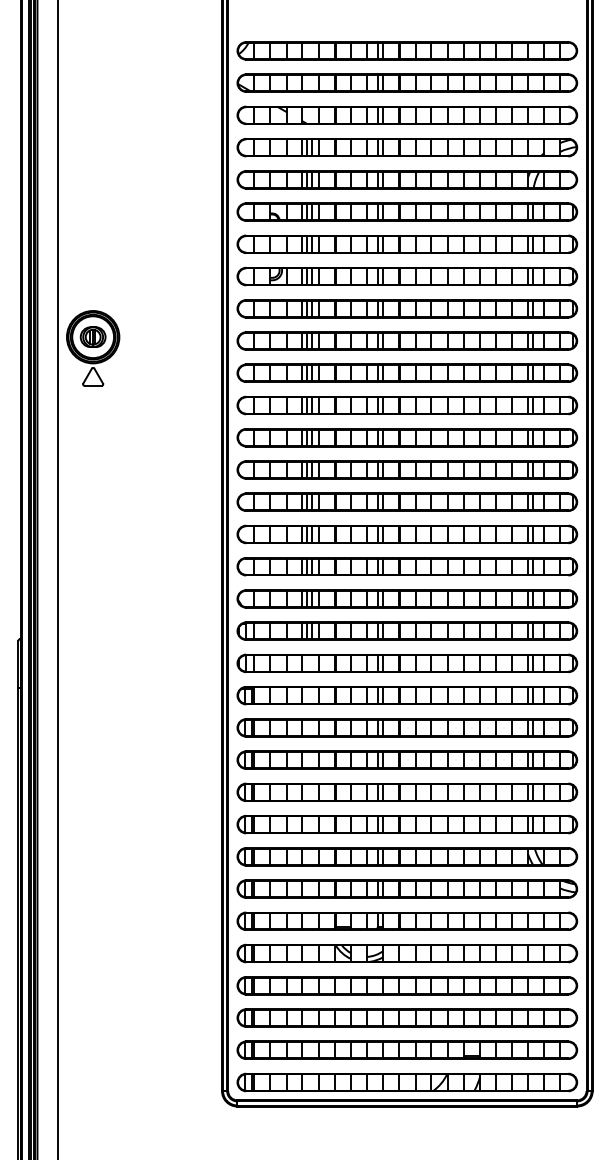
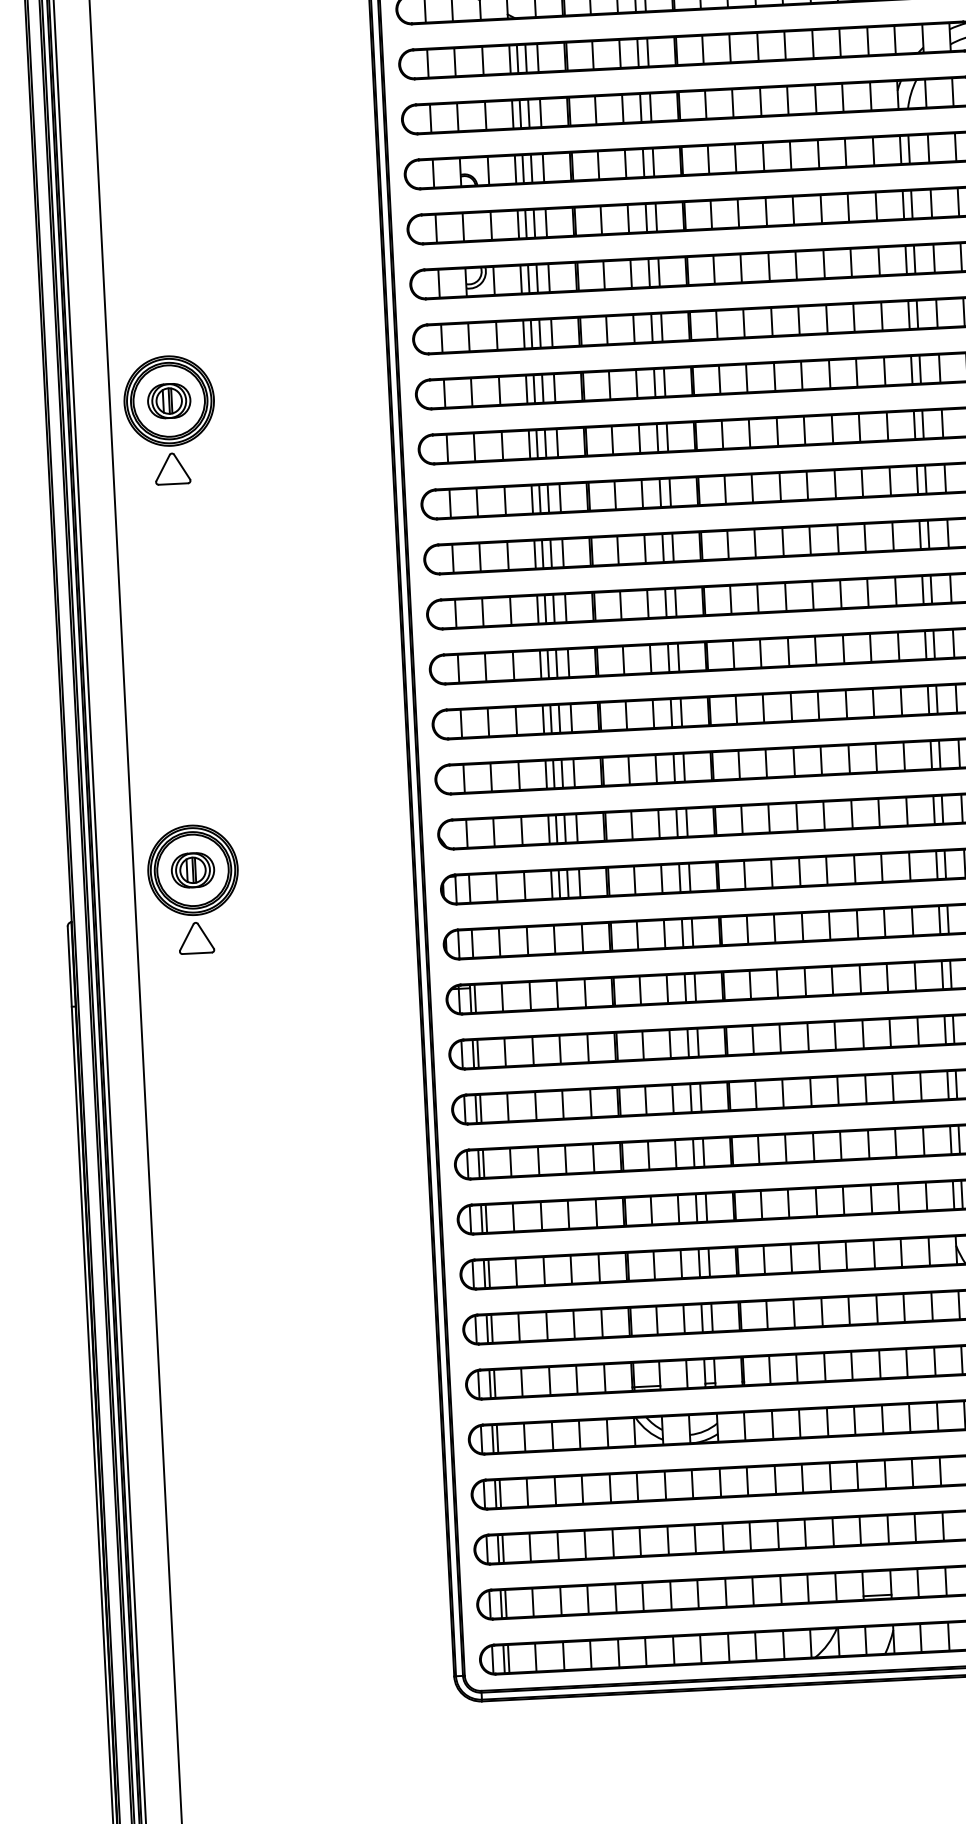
part: (93, 623) -> (194, 889), added

